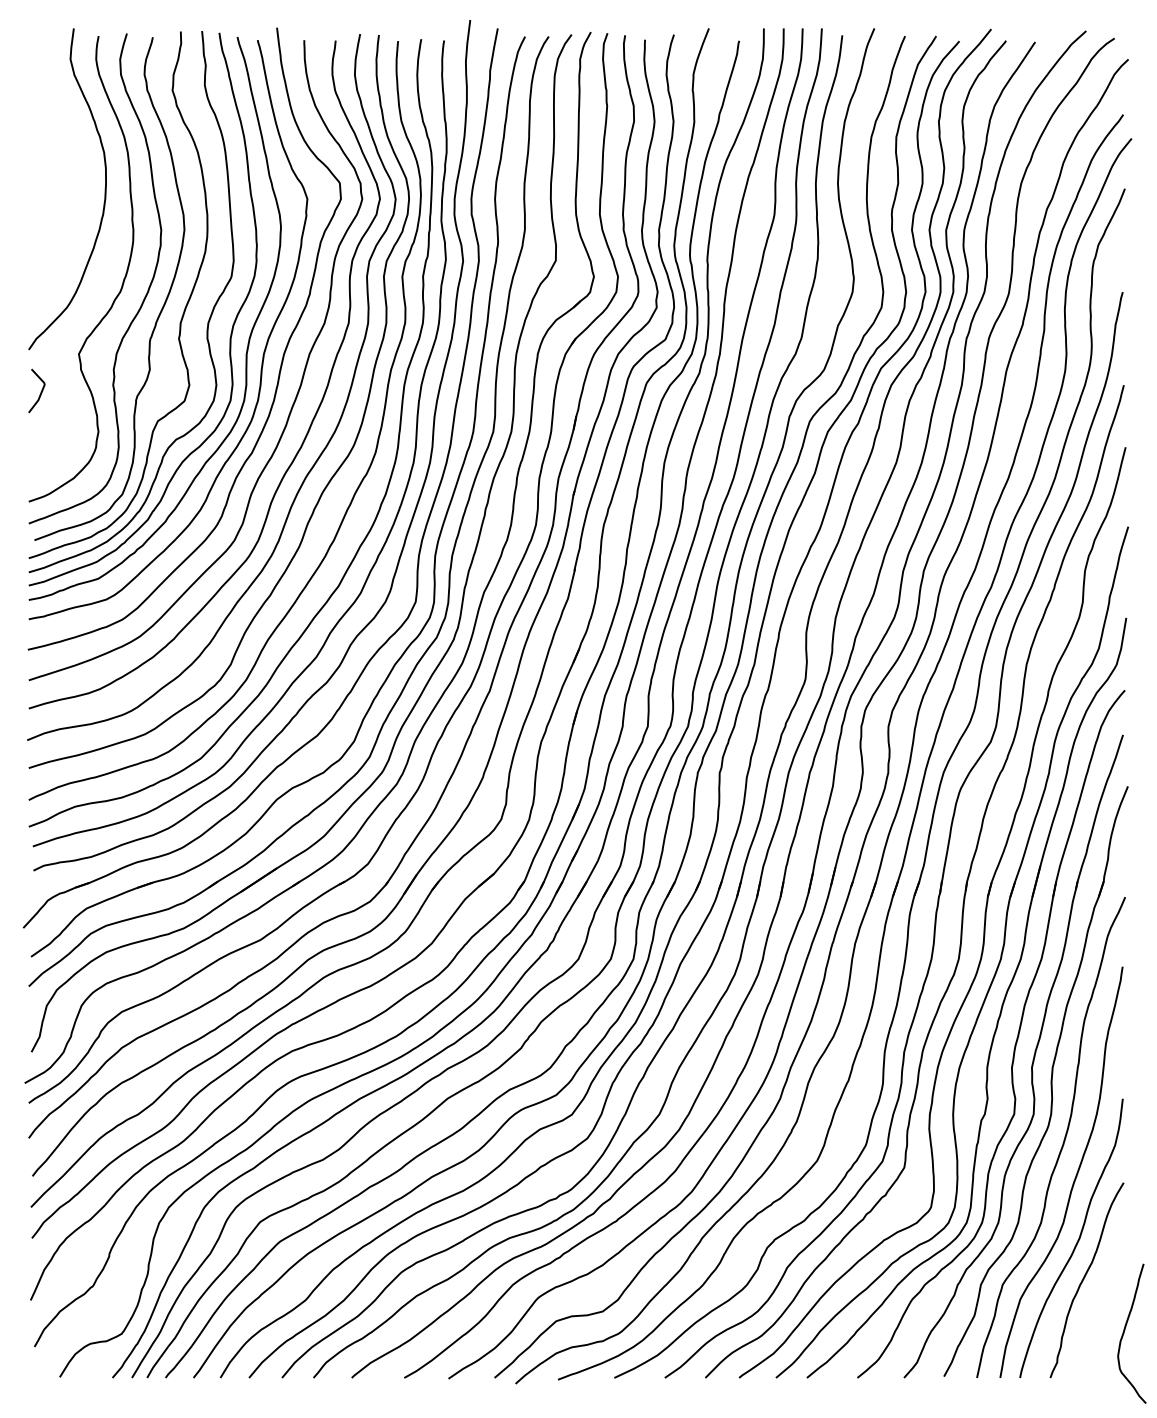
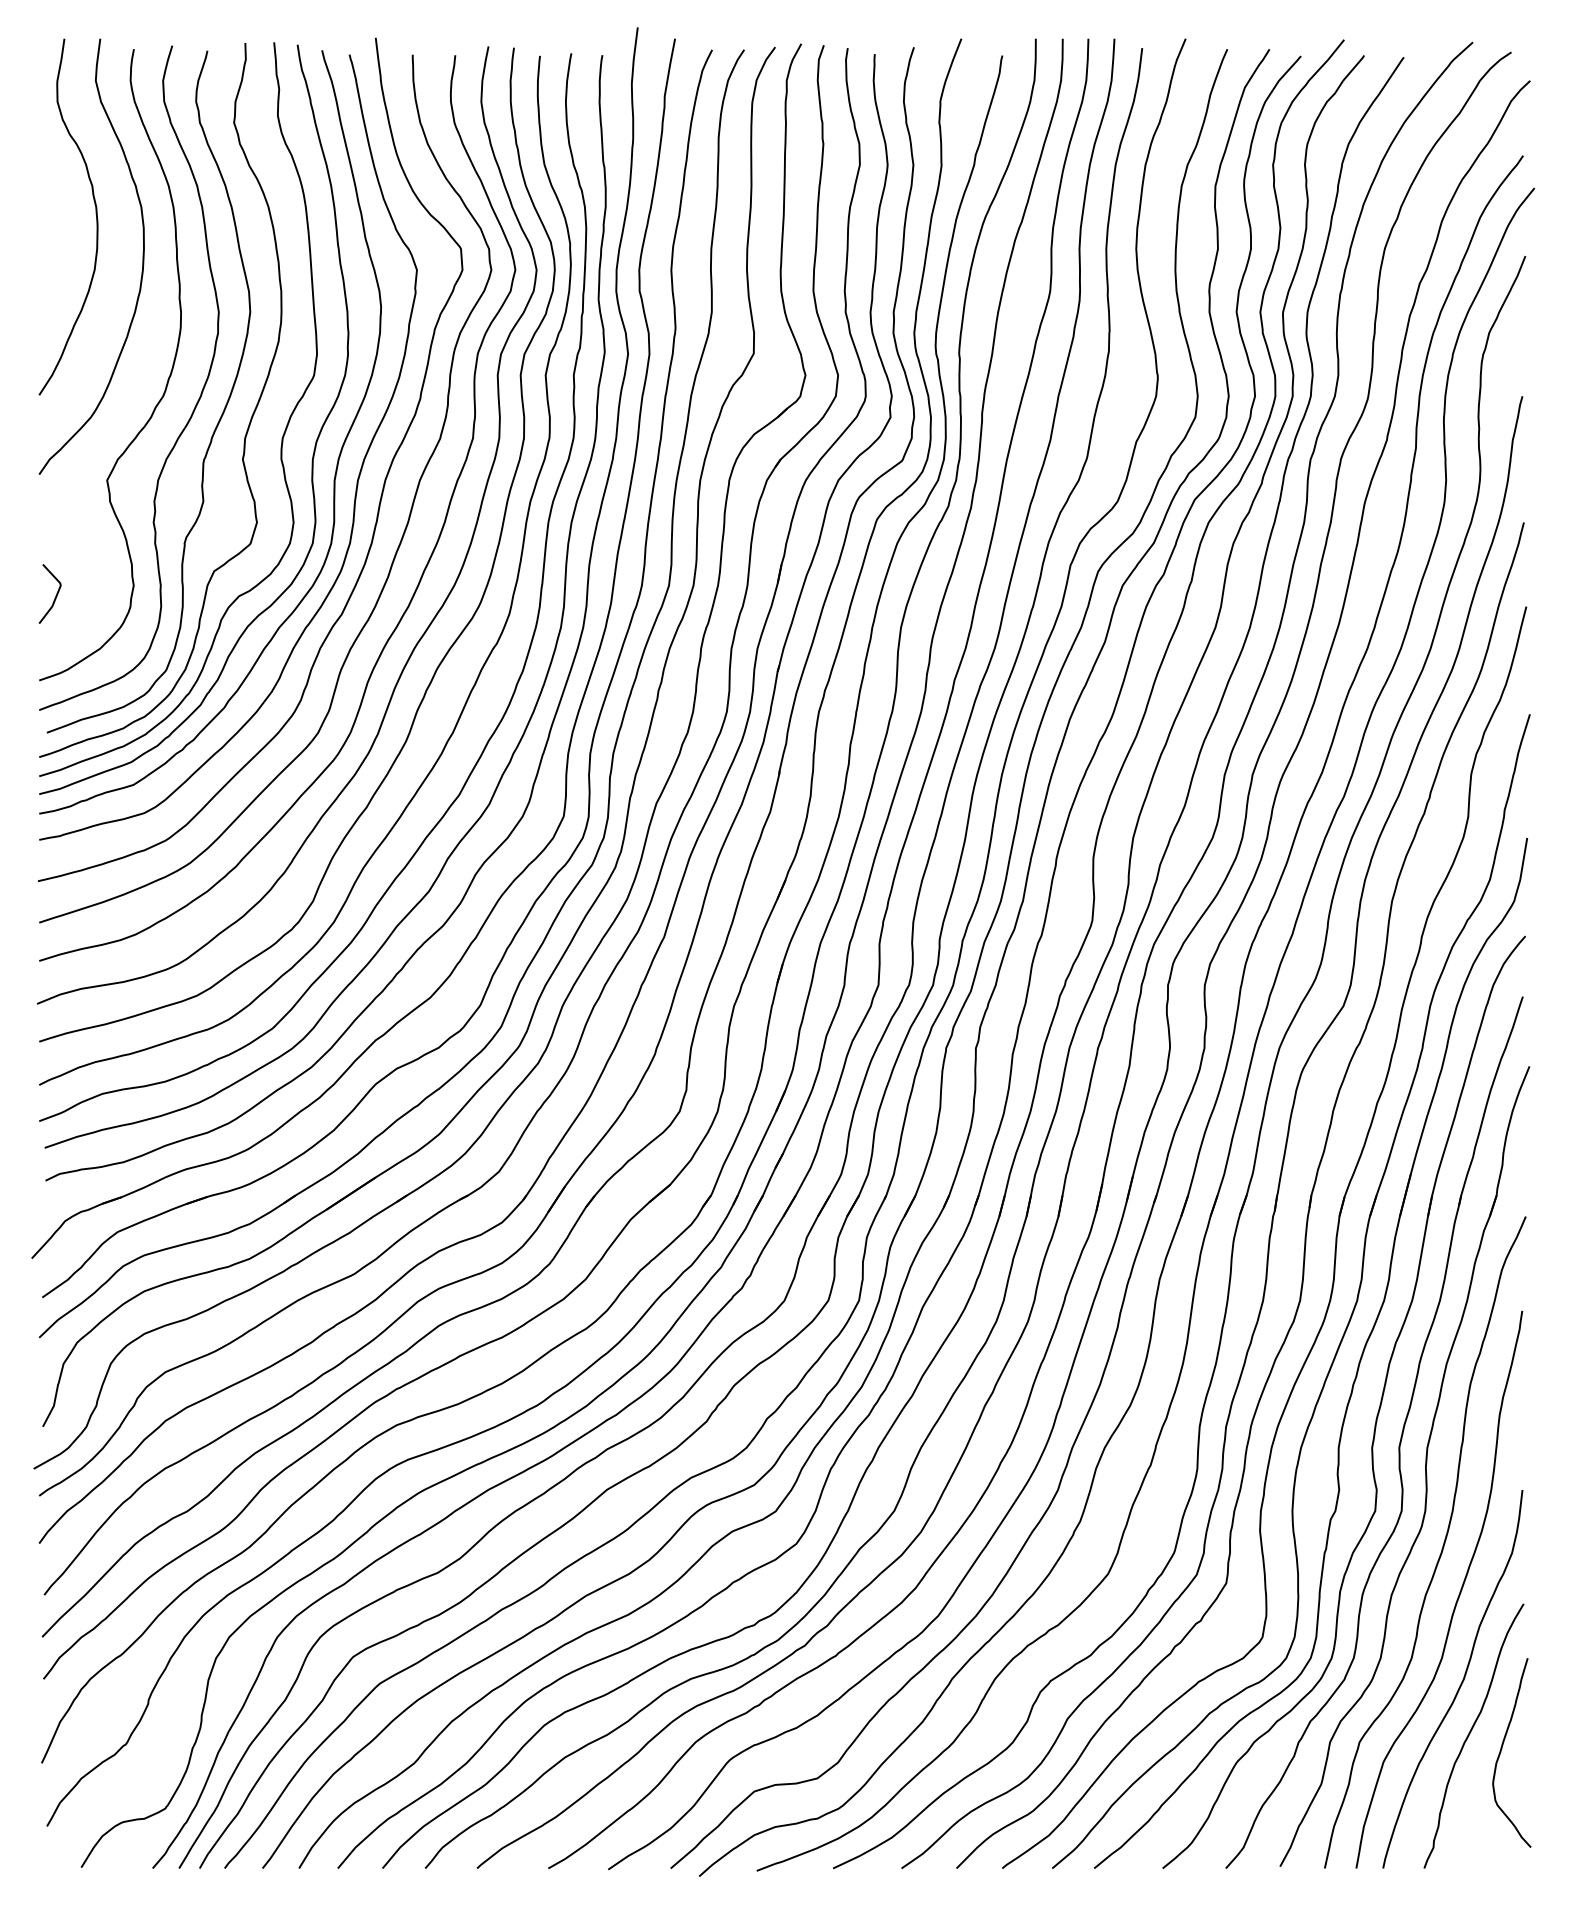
curve: (70, 159) -> (95, 216), added
curve: (40, 392) -> (55, 596), moved
curve: (1125, 1330) -> (1503, 1748), moved

